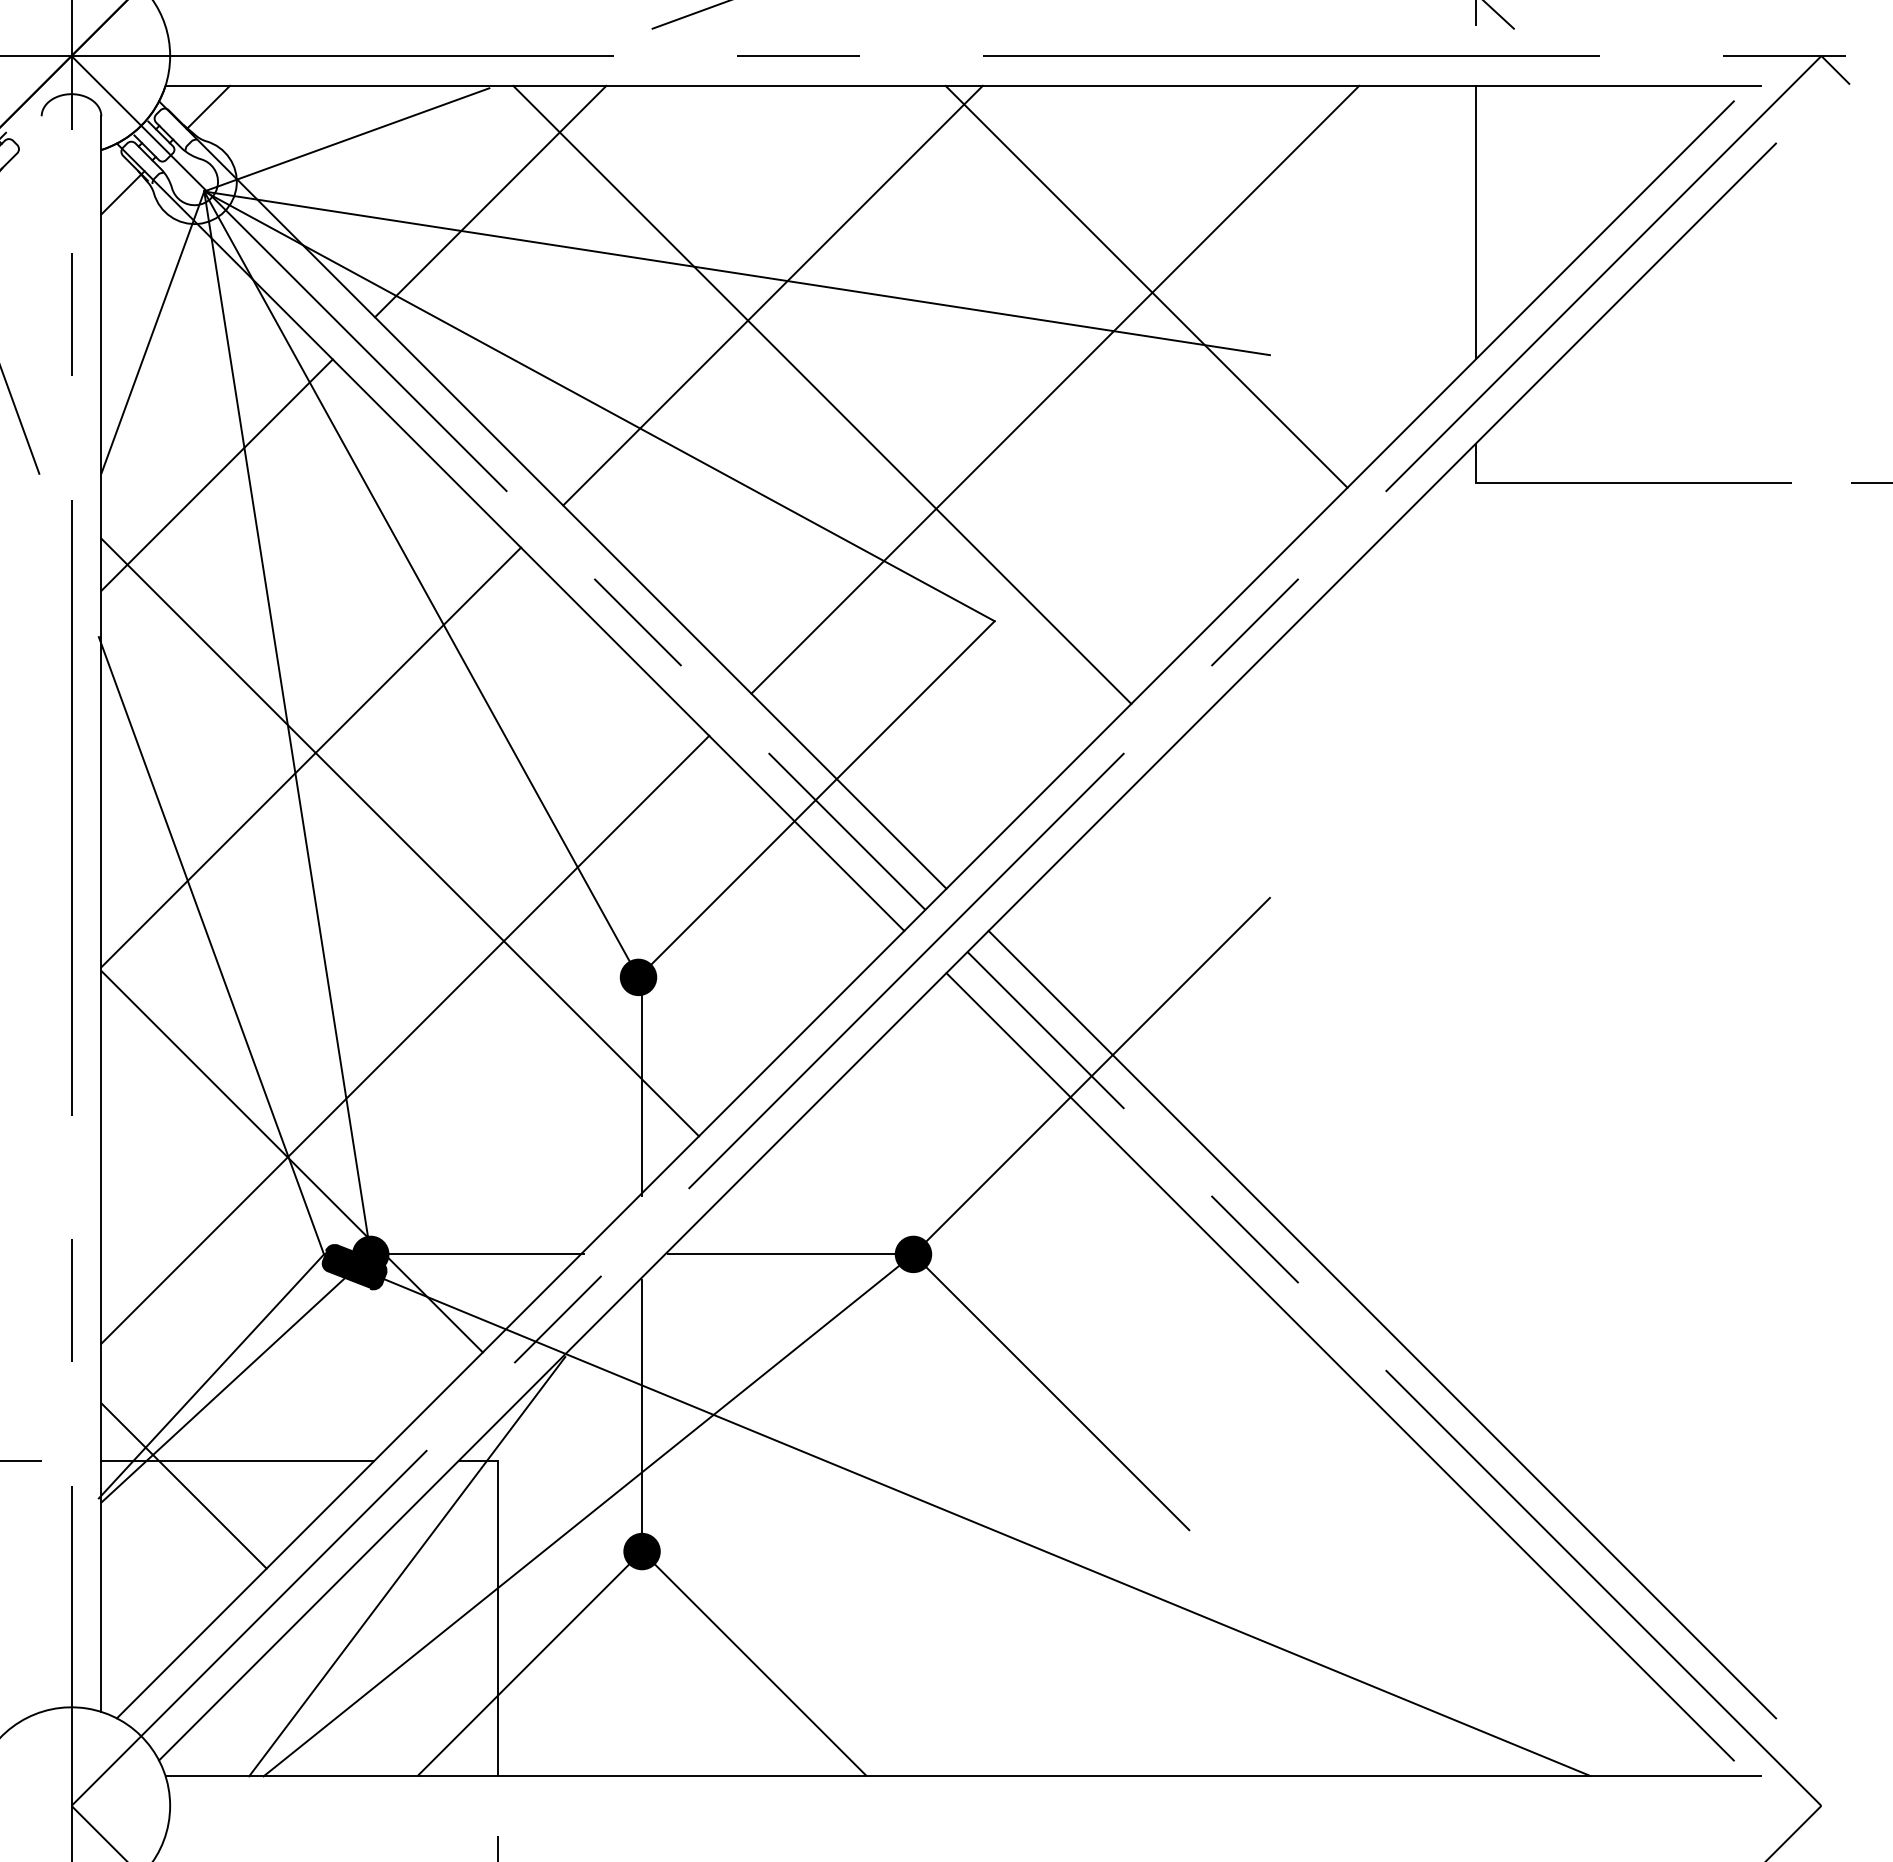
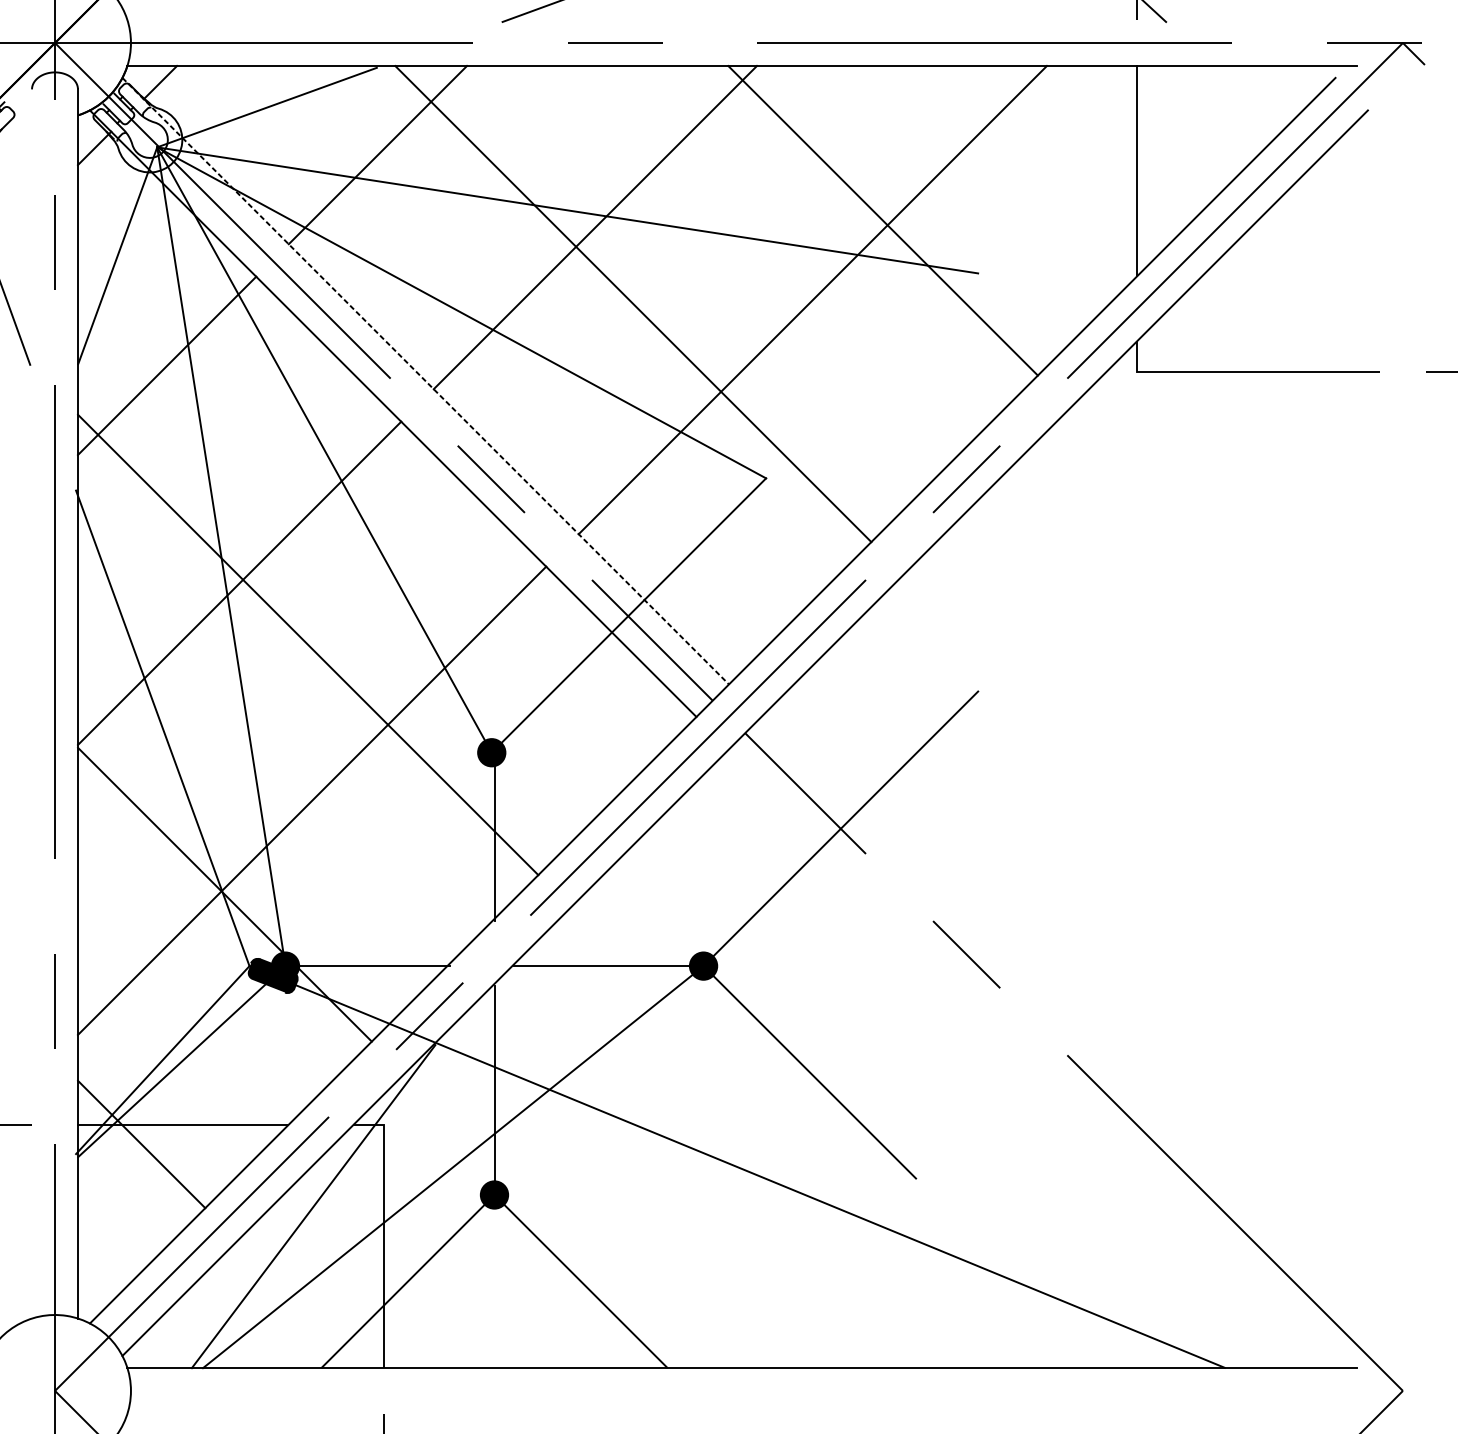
line: (552, 495) -> (425, 381), solid -> dashed
line: (1382, 1324) -> (1064, 1020), removed
line: (1339, 1366) -> (1031, 1052), removed

